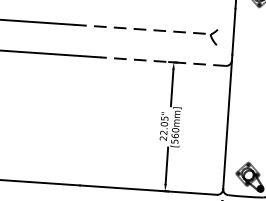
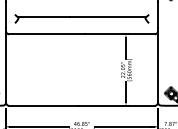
line: (142, 29) -> (107, 17), dashed -> solid
line: (163, 62) -> (120, 34), dashed -> solid

